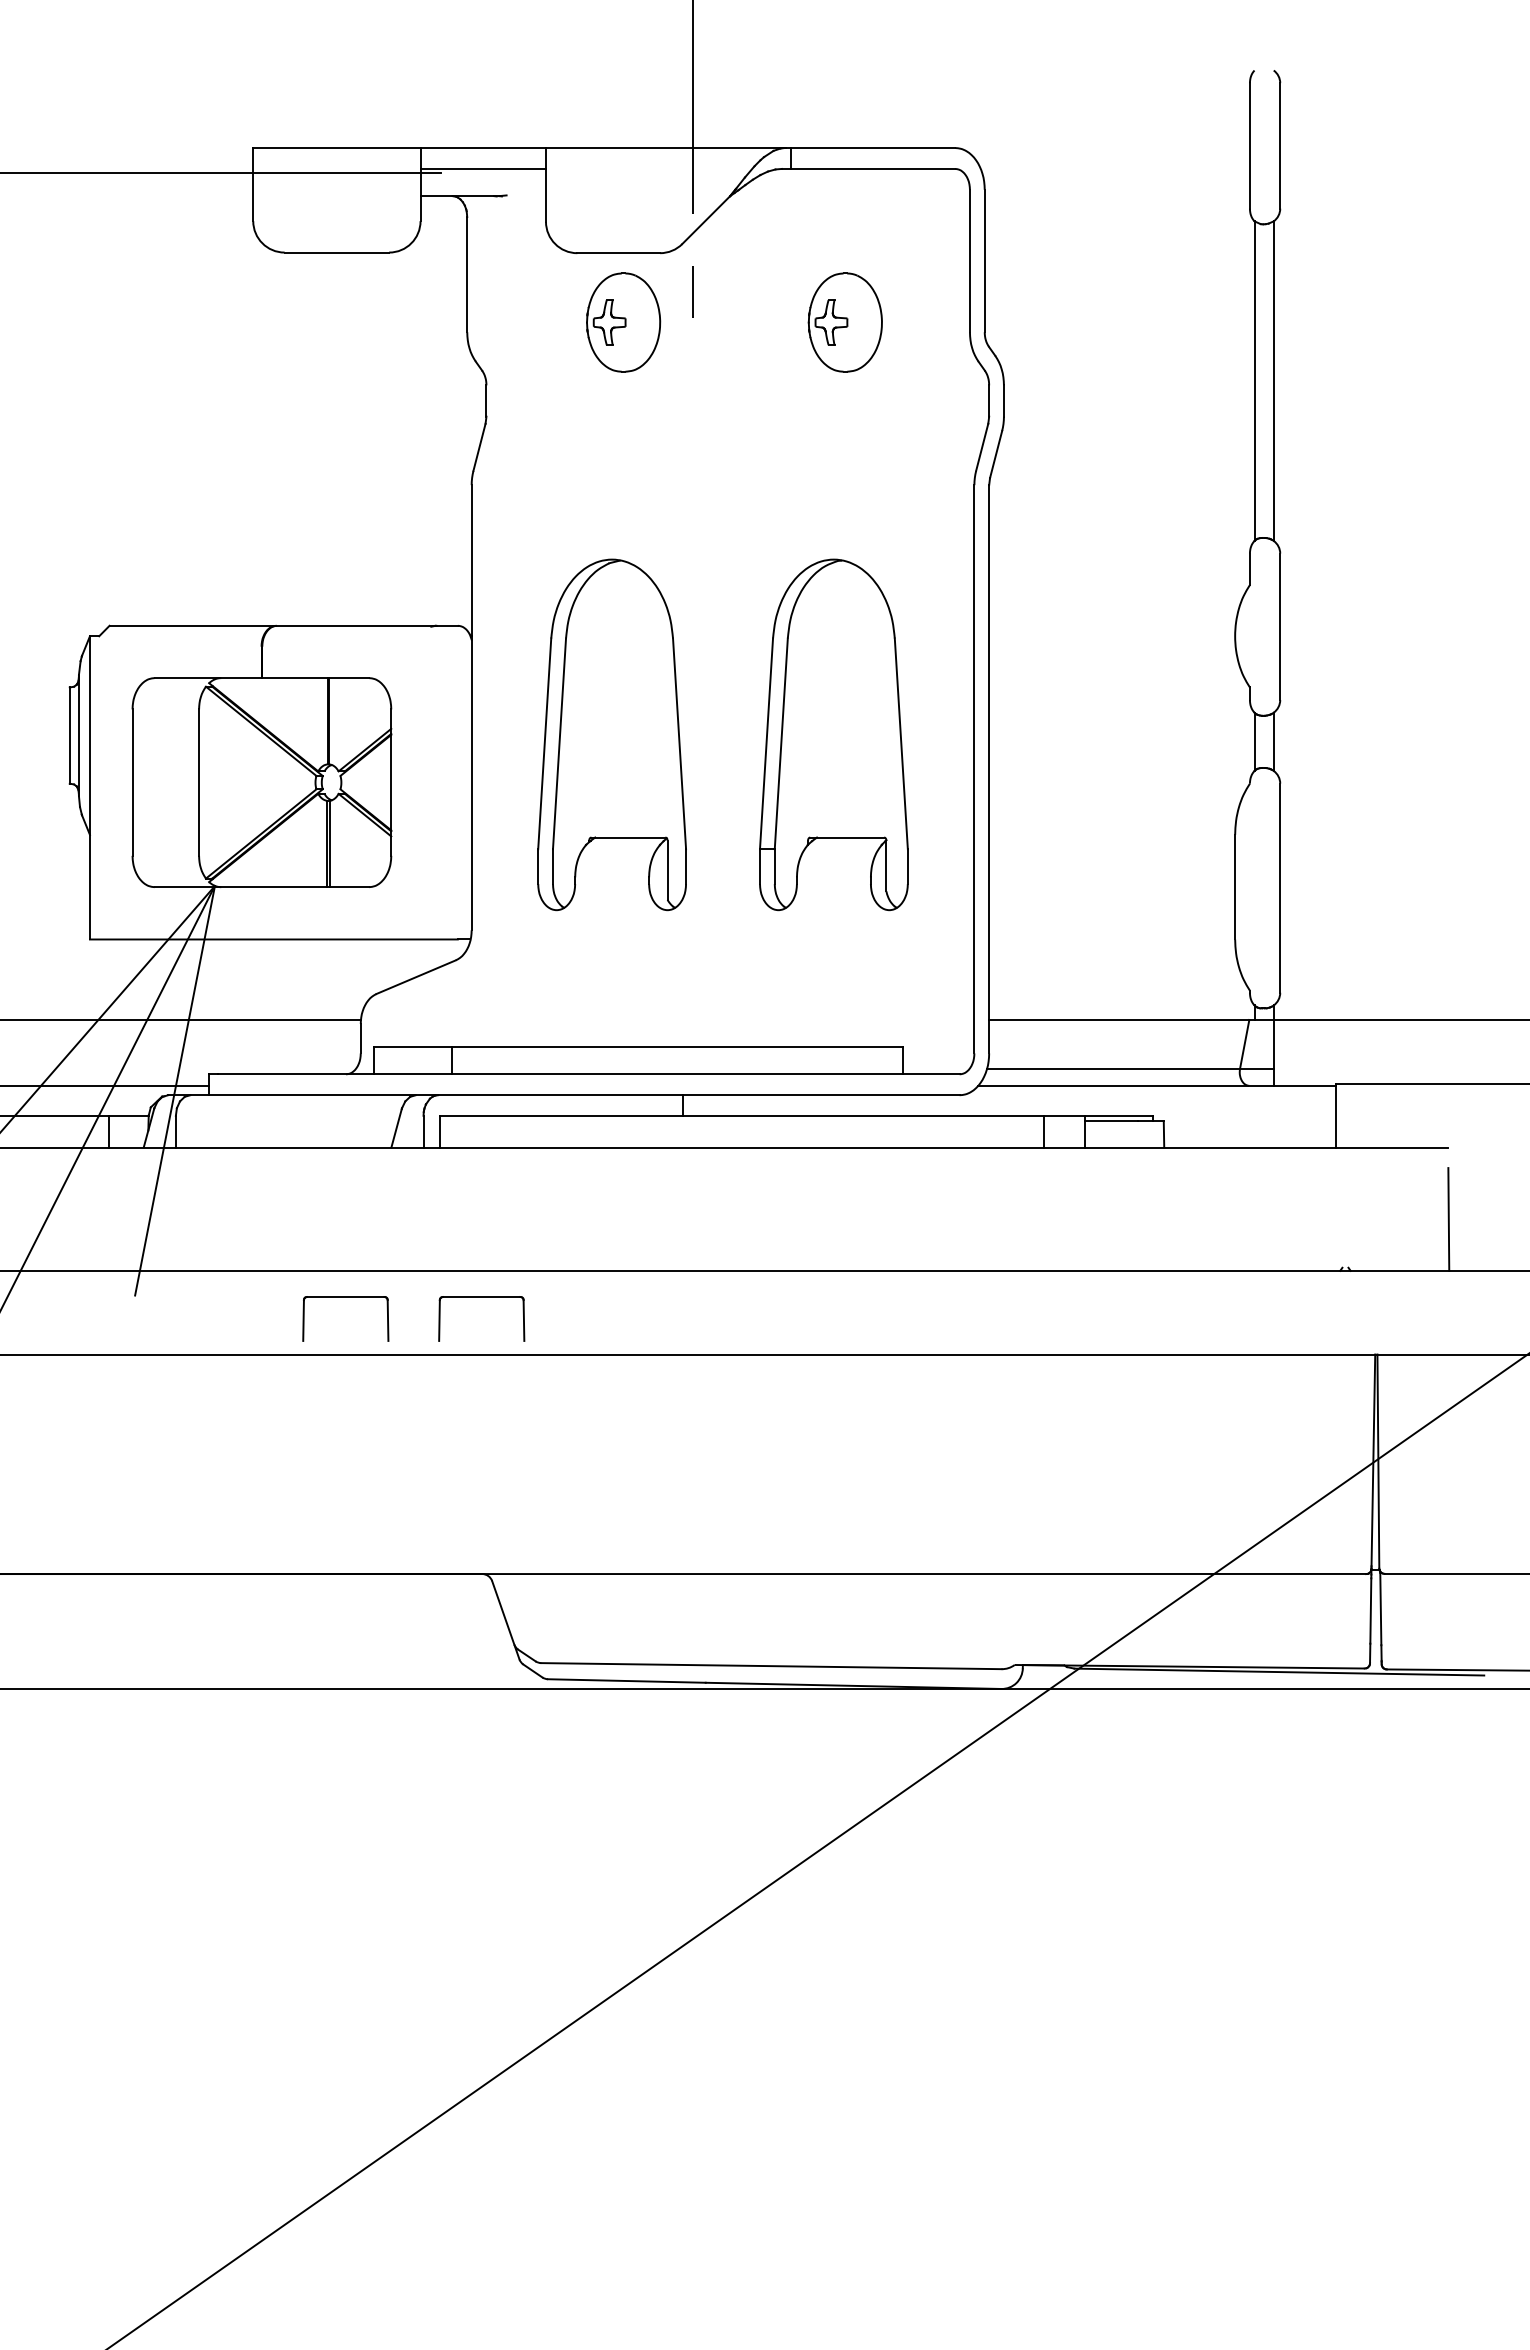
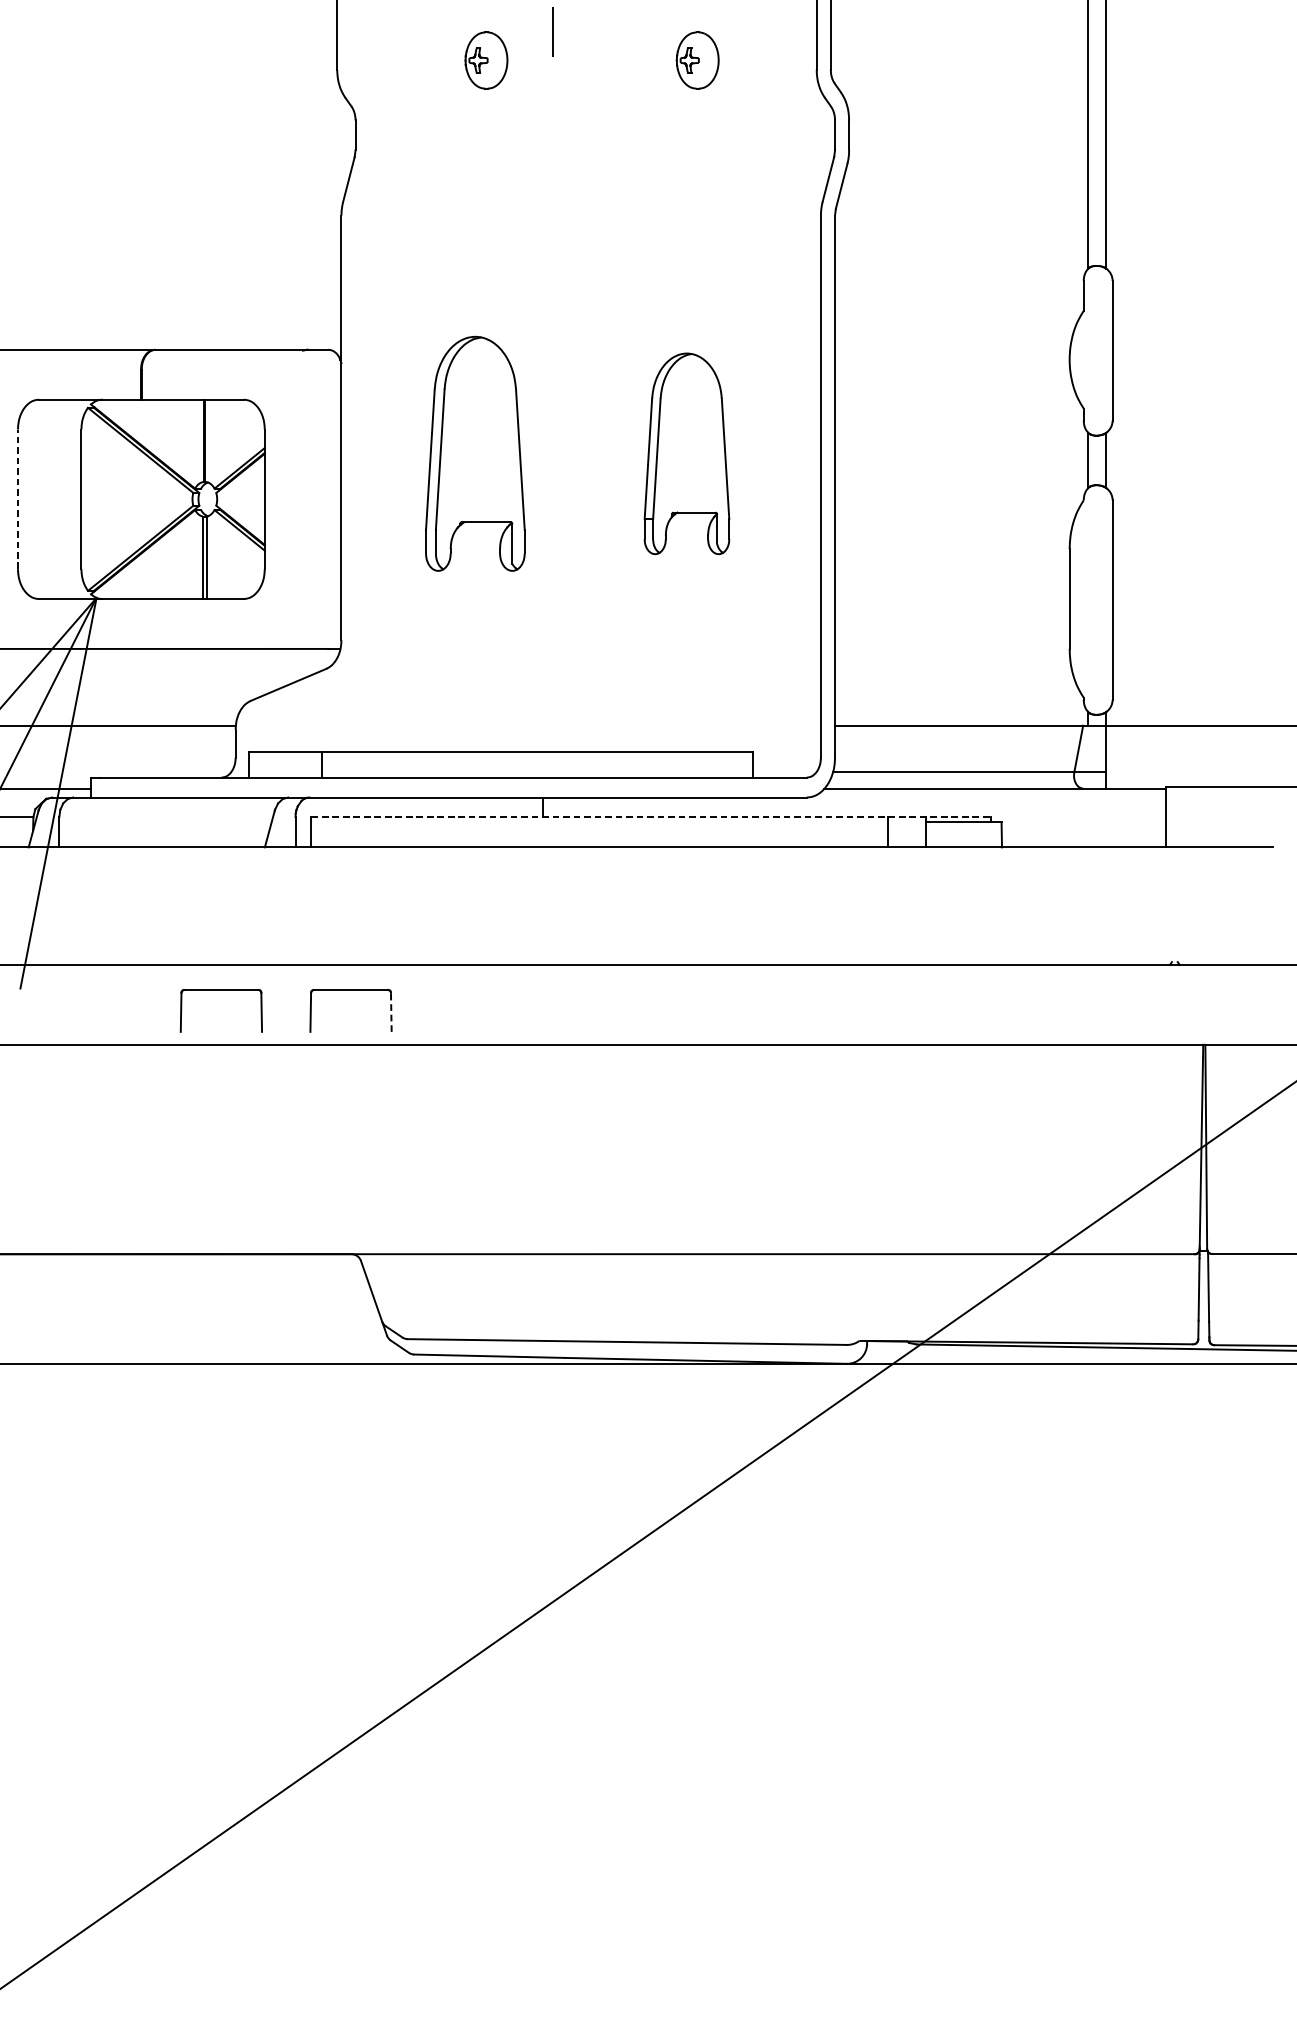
part: (623, 322) -> (486, 60), size x0.6
part: (844, 322) -> (697, 60), size x0.6
part: (611, 734) -> (474, 453), size x0.7
part: (833, 734) -> (686, 453), size x0.6
line: (132, 782) -> (17, 499), solid -> dashed
line: (797, 1116) -> (652, 817), solid -> dashed
line: (1448, 1219) -> (1273, 916), removed
line: (523, 1320) -> (390, 1012), solid -> dashed

